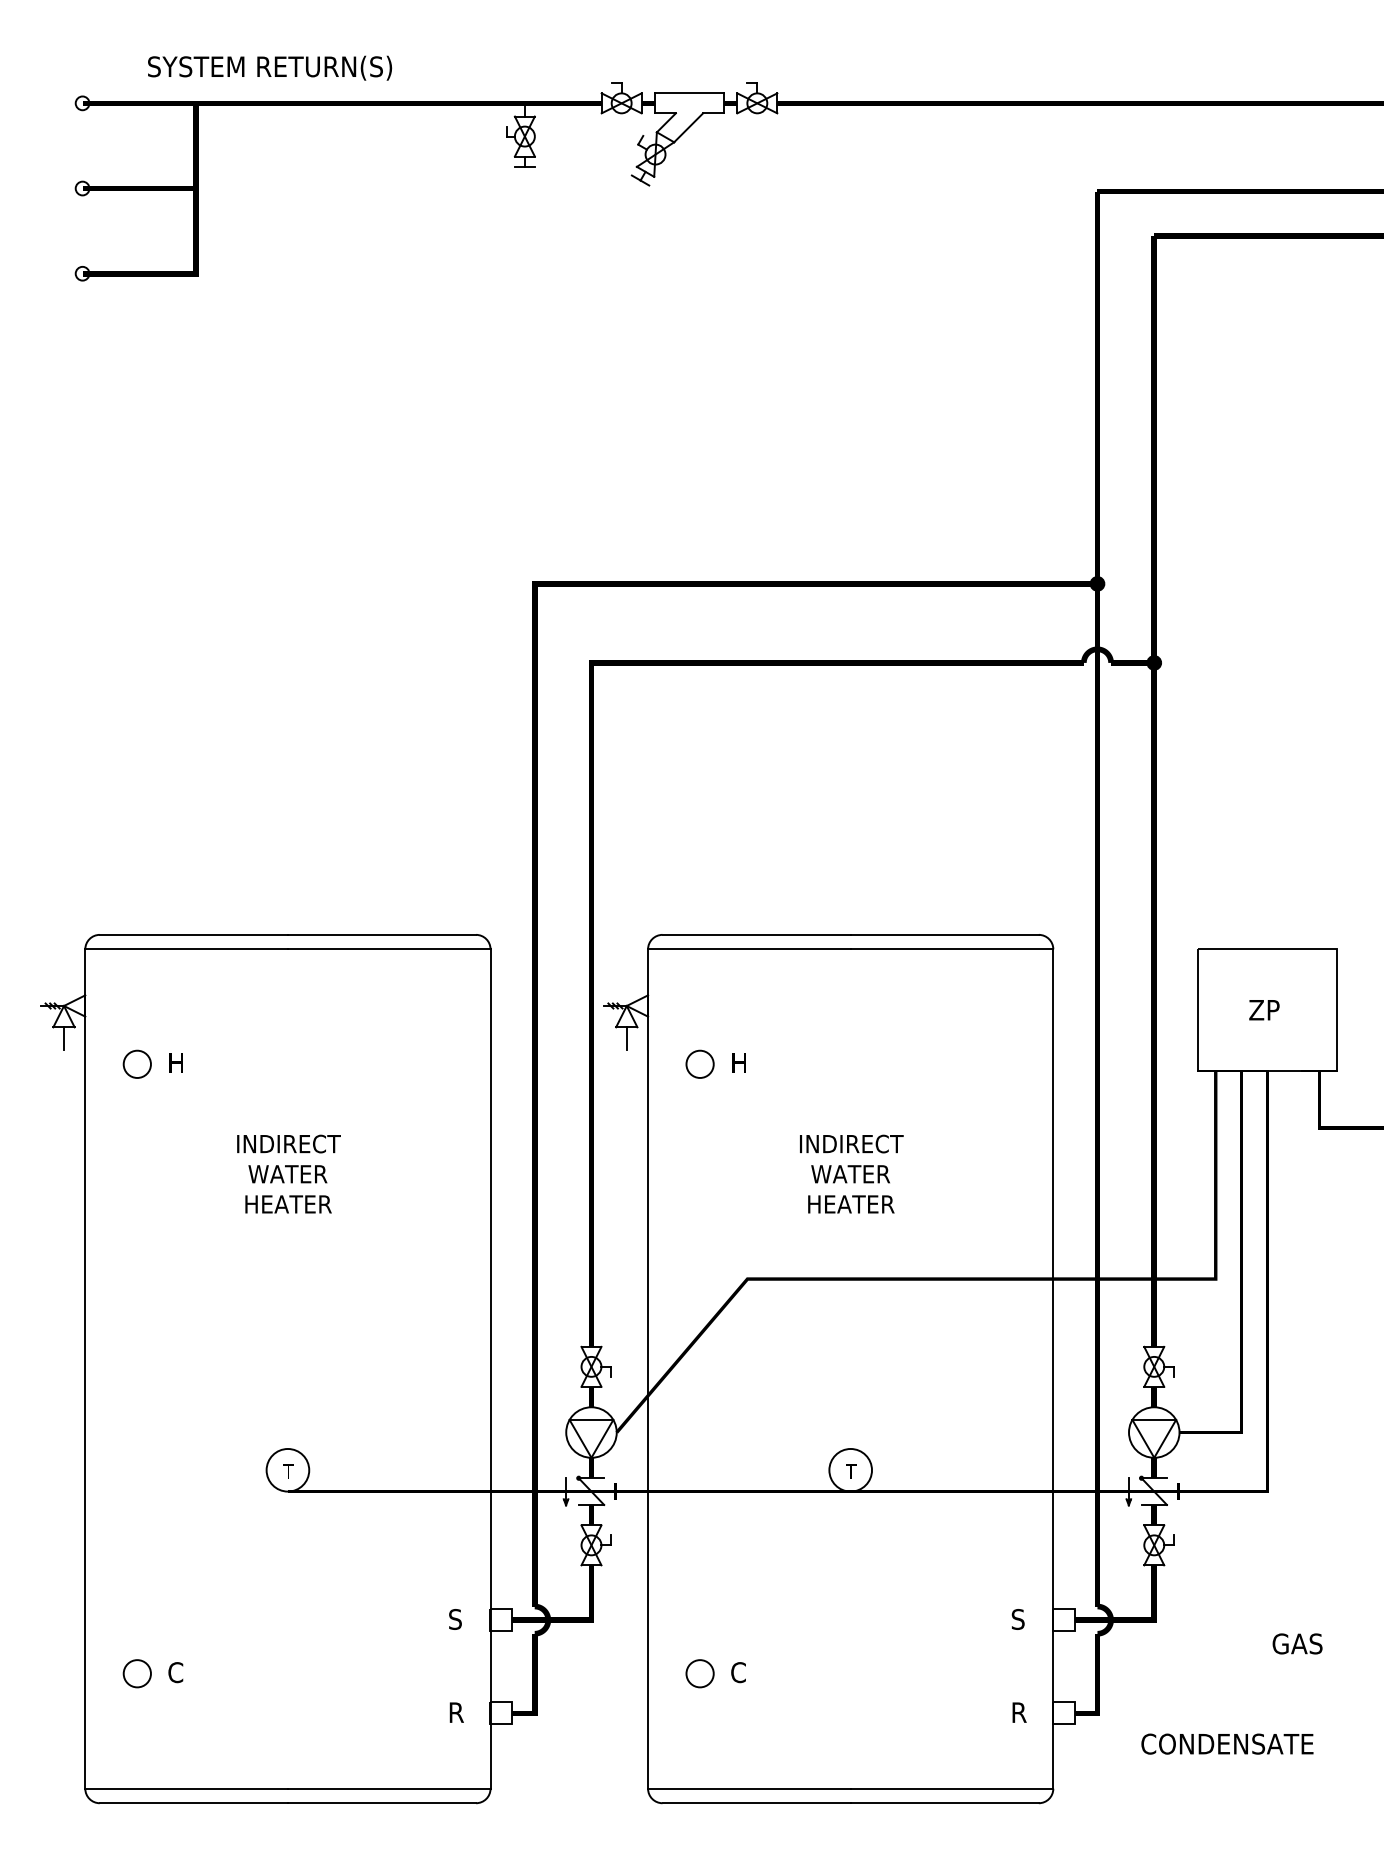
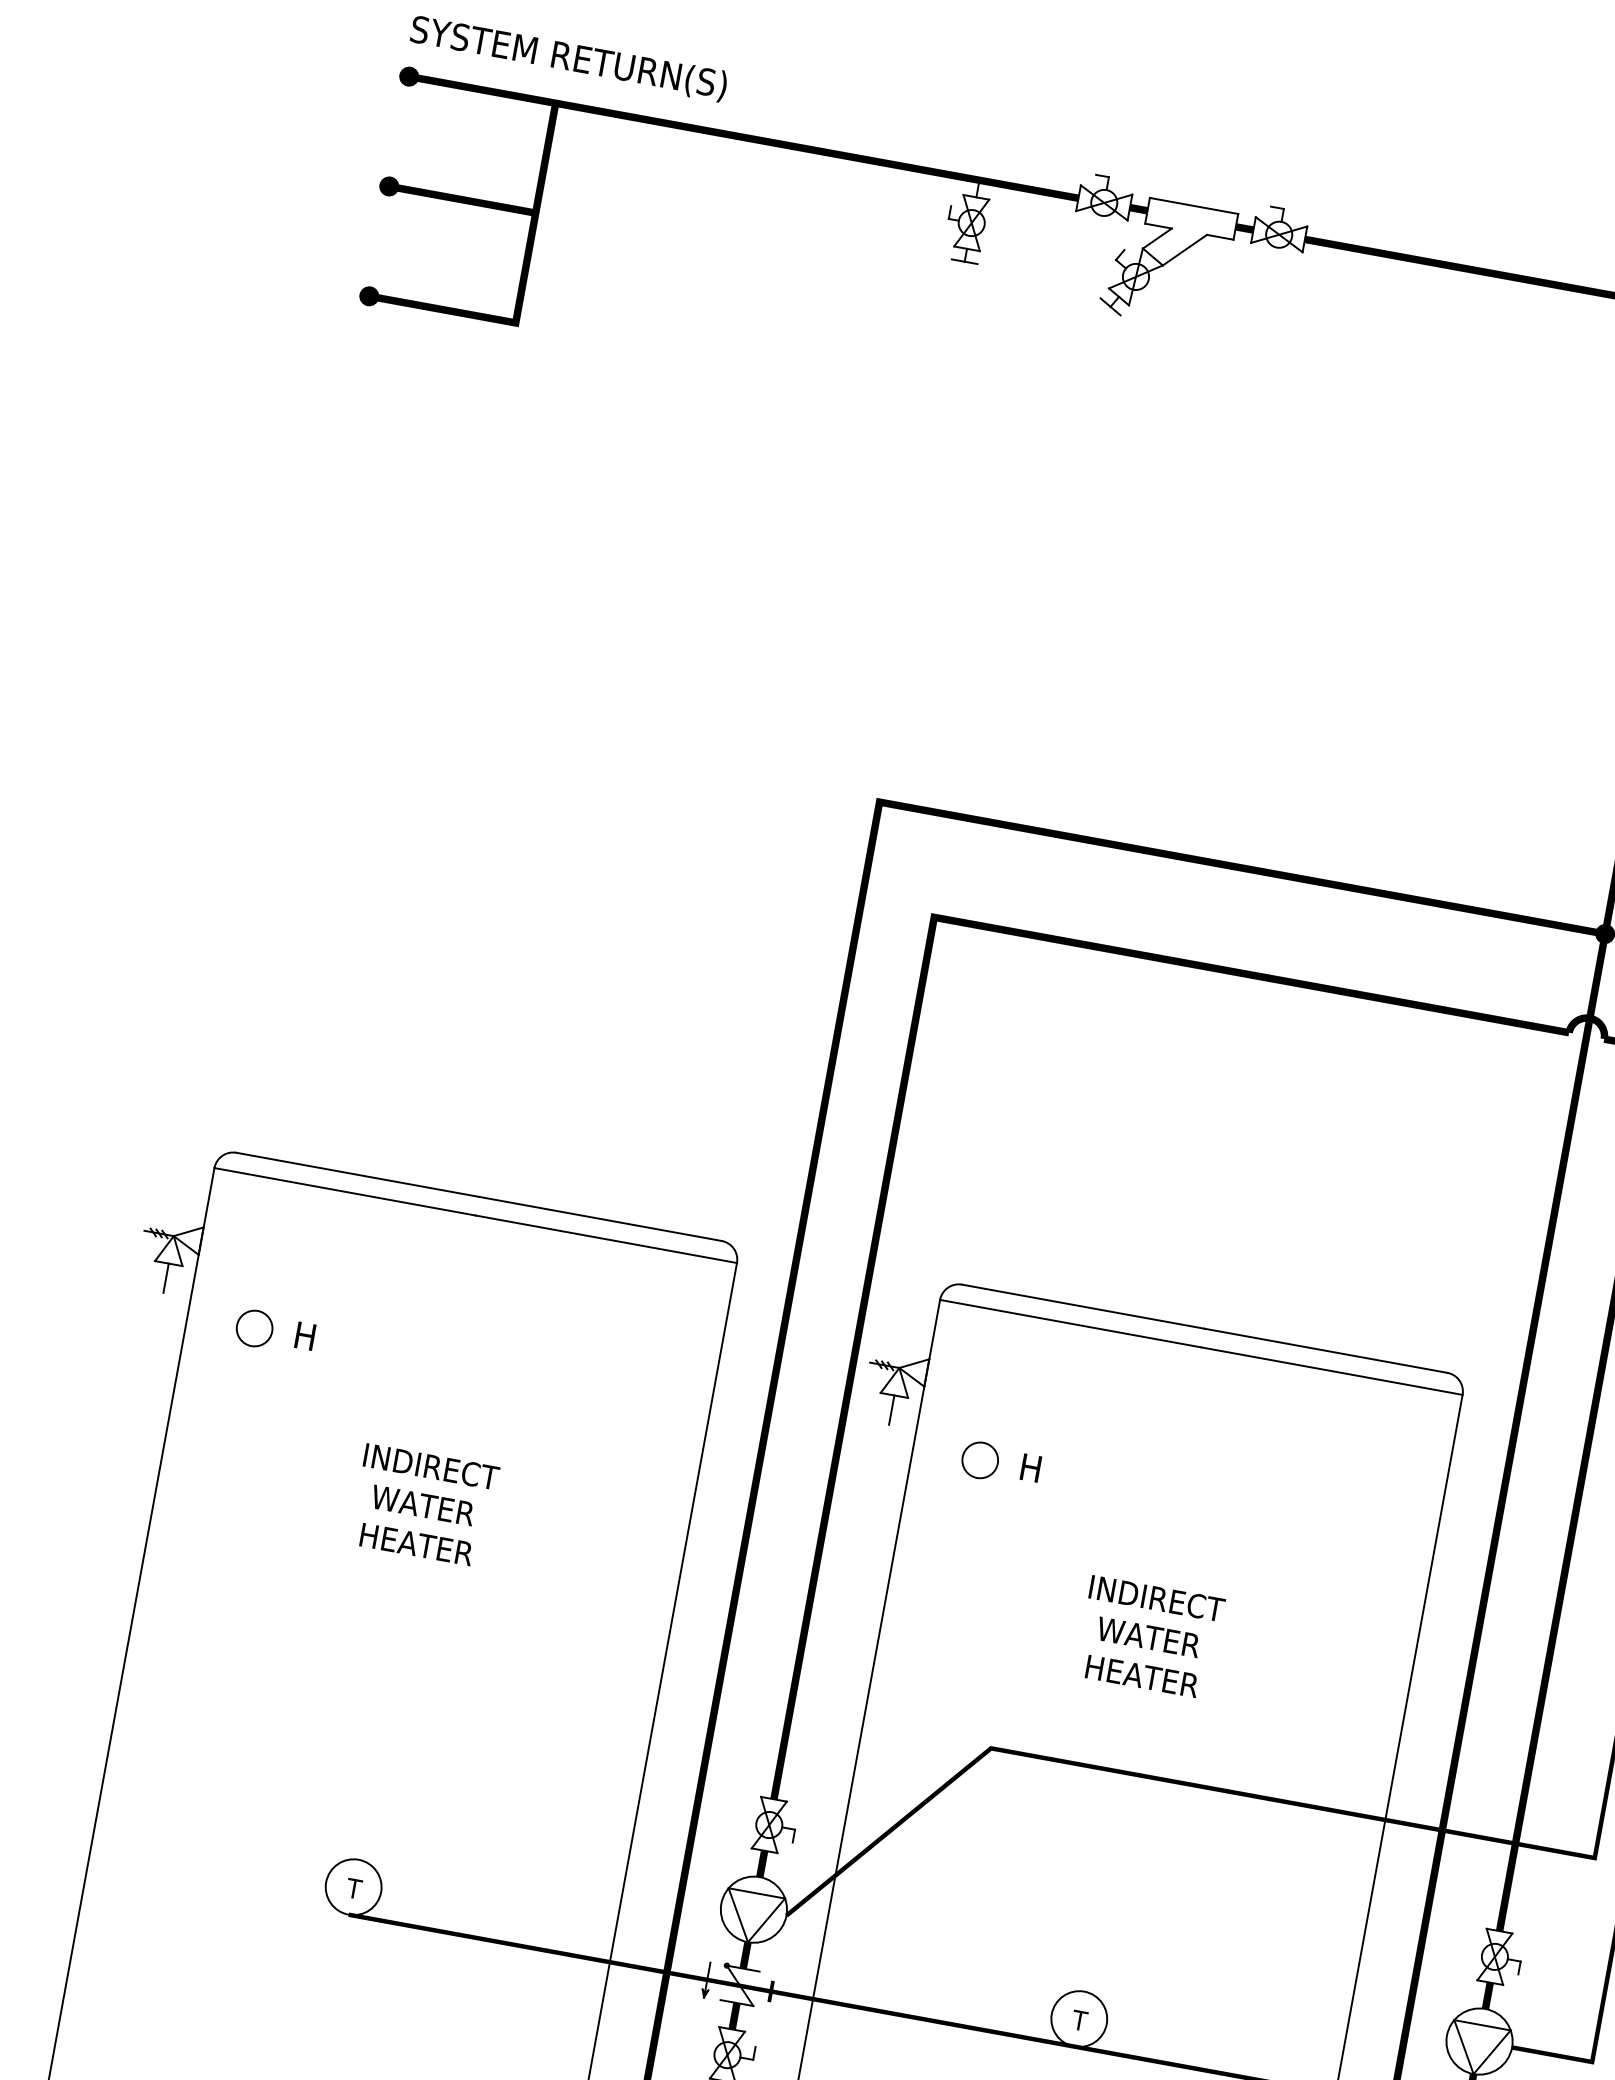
text: (270, 67) -> (569, 58), moved
fill: (82, 103) -> (409, 76), added
fill: (82, 188) -> (389, 186), added
fill: (82, 273) -> (369, 295), added

